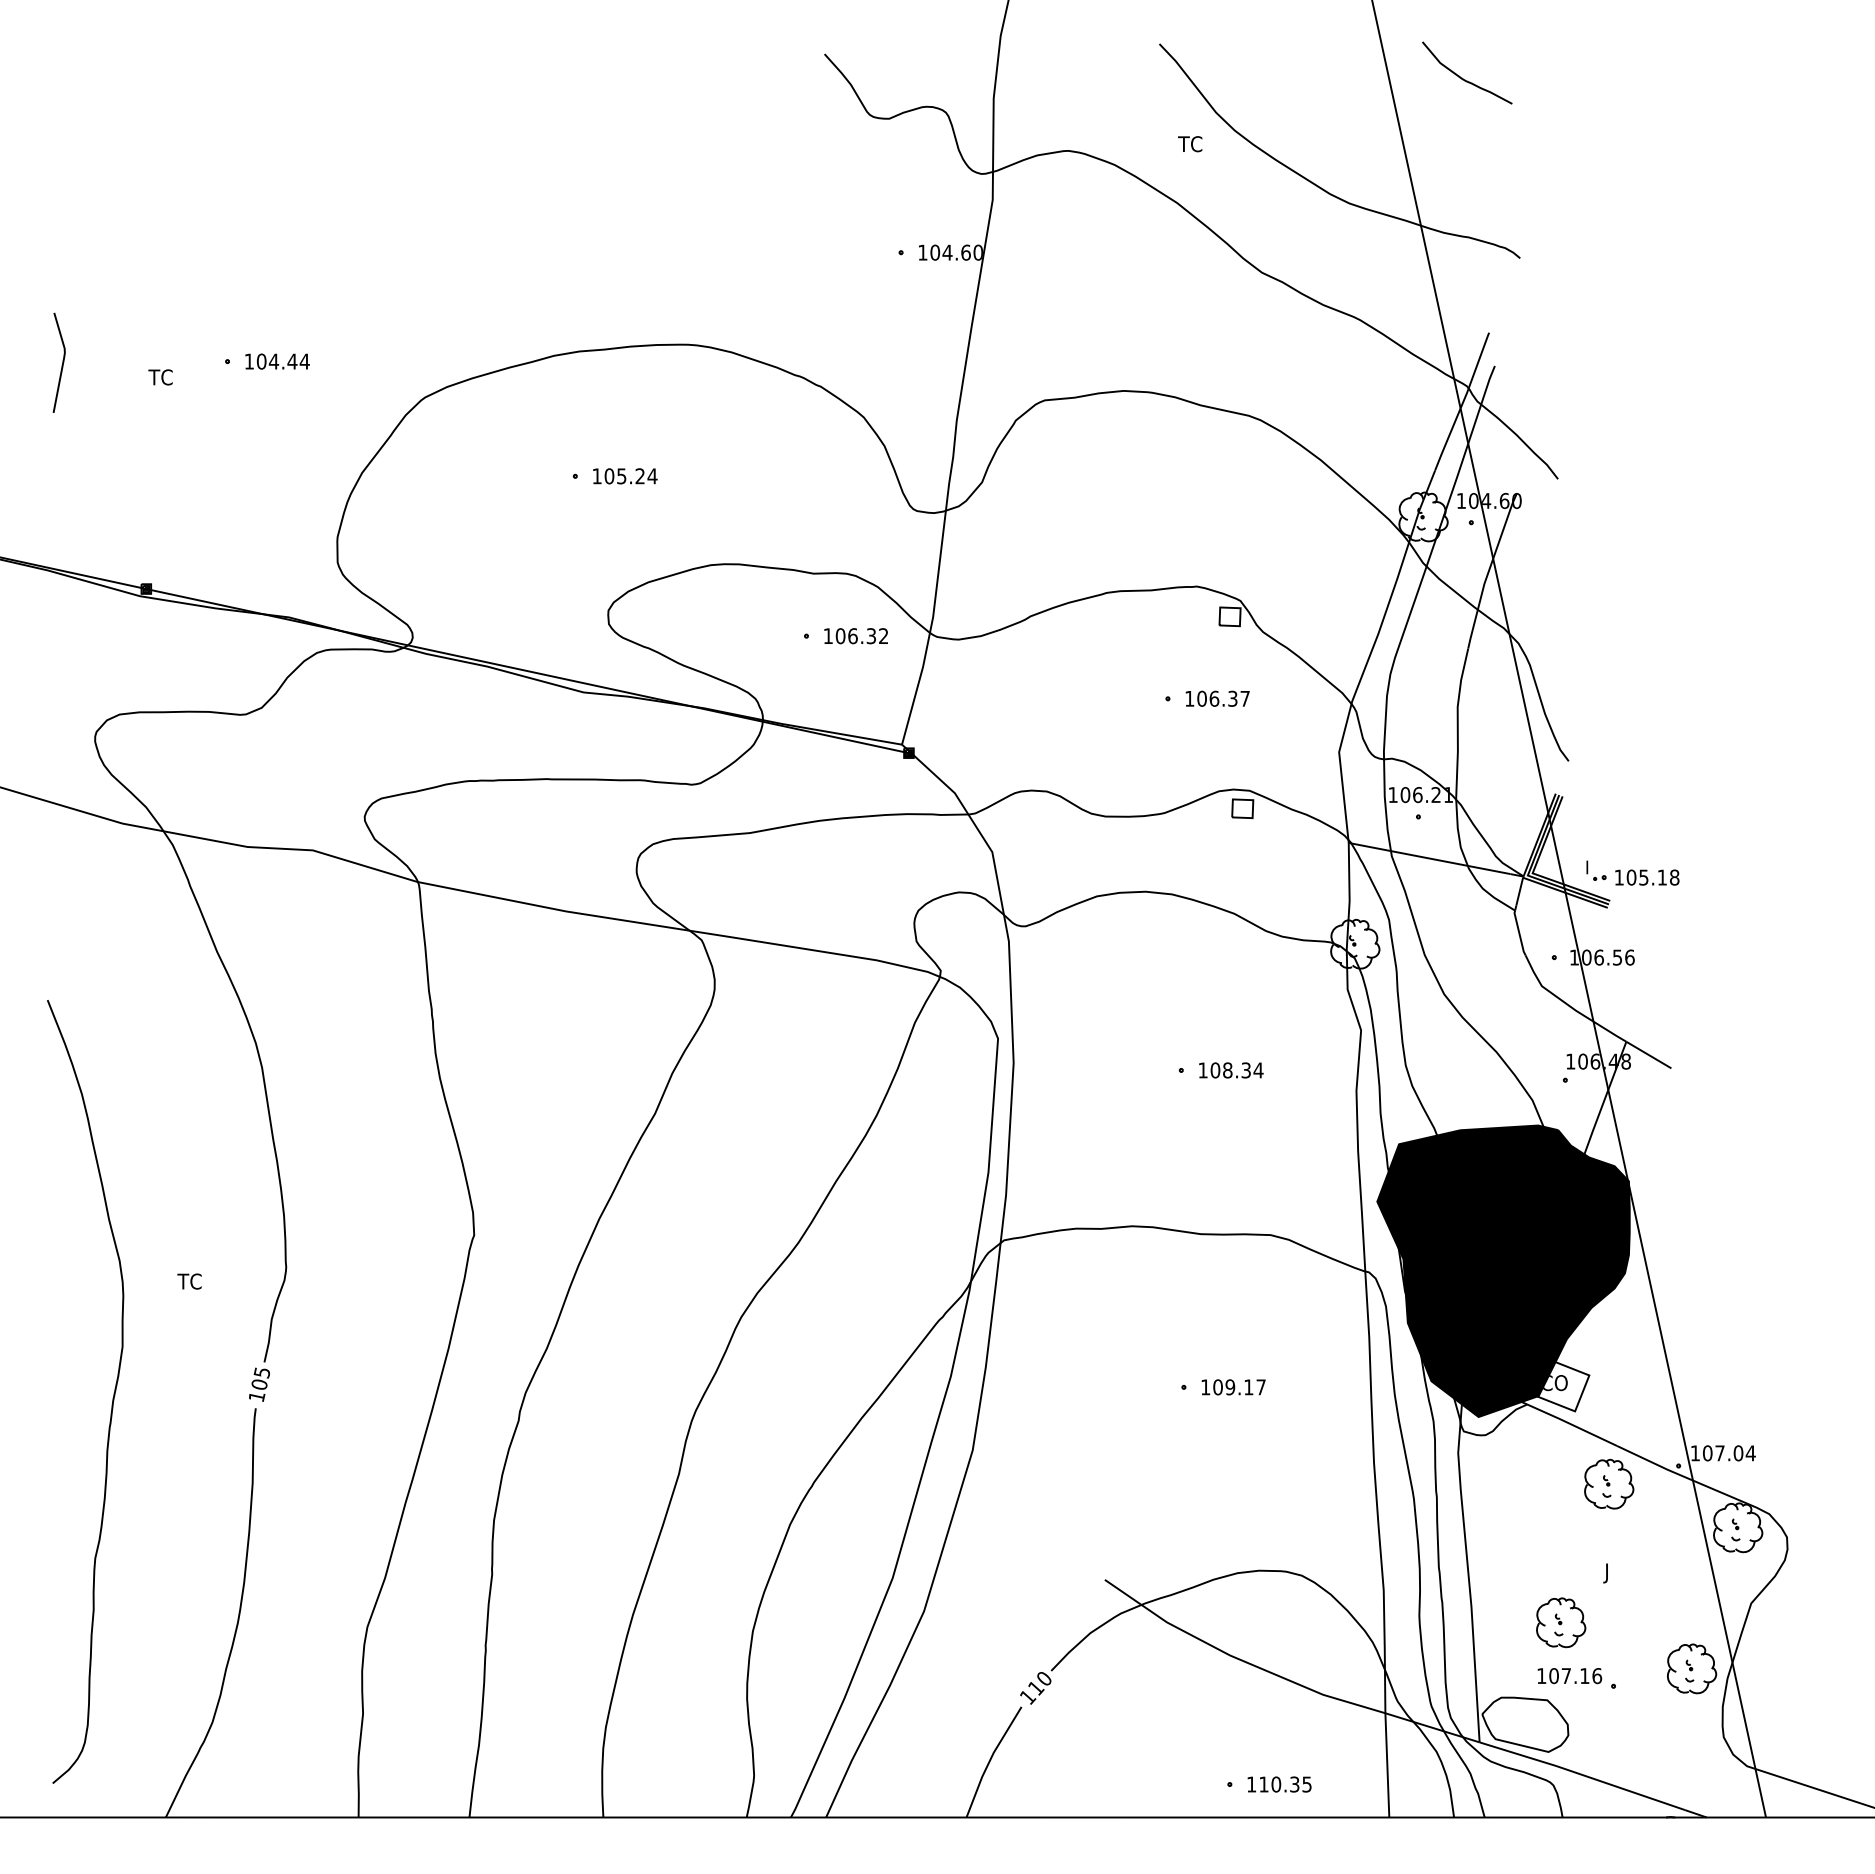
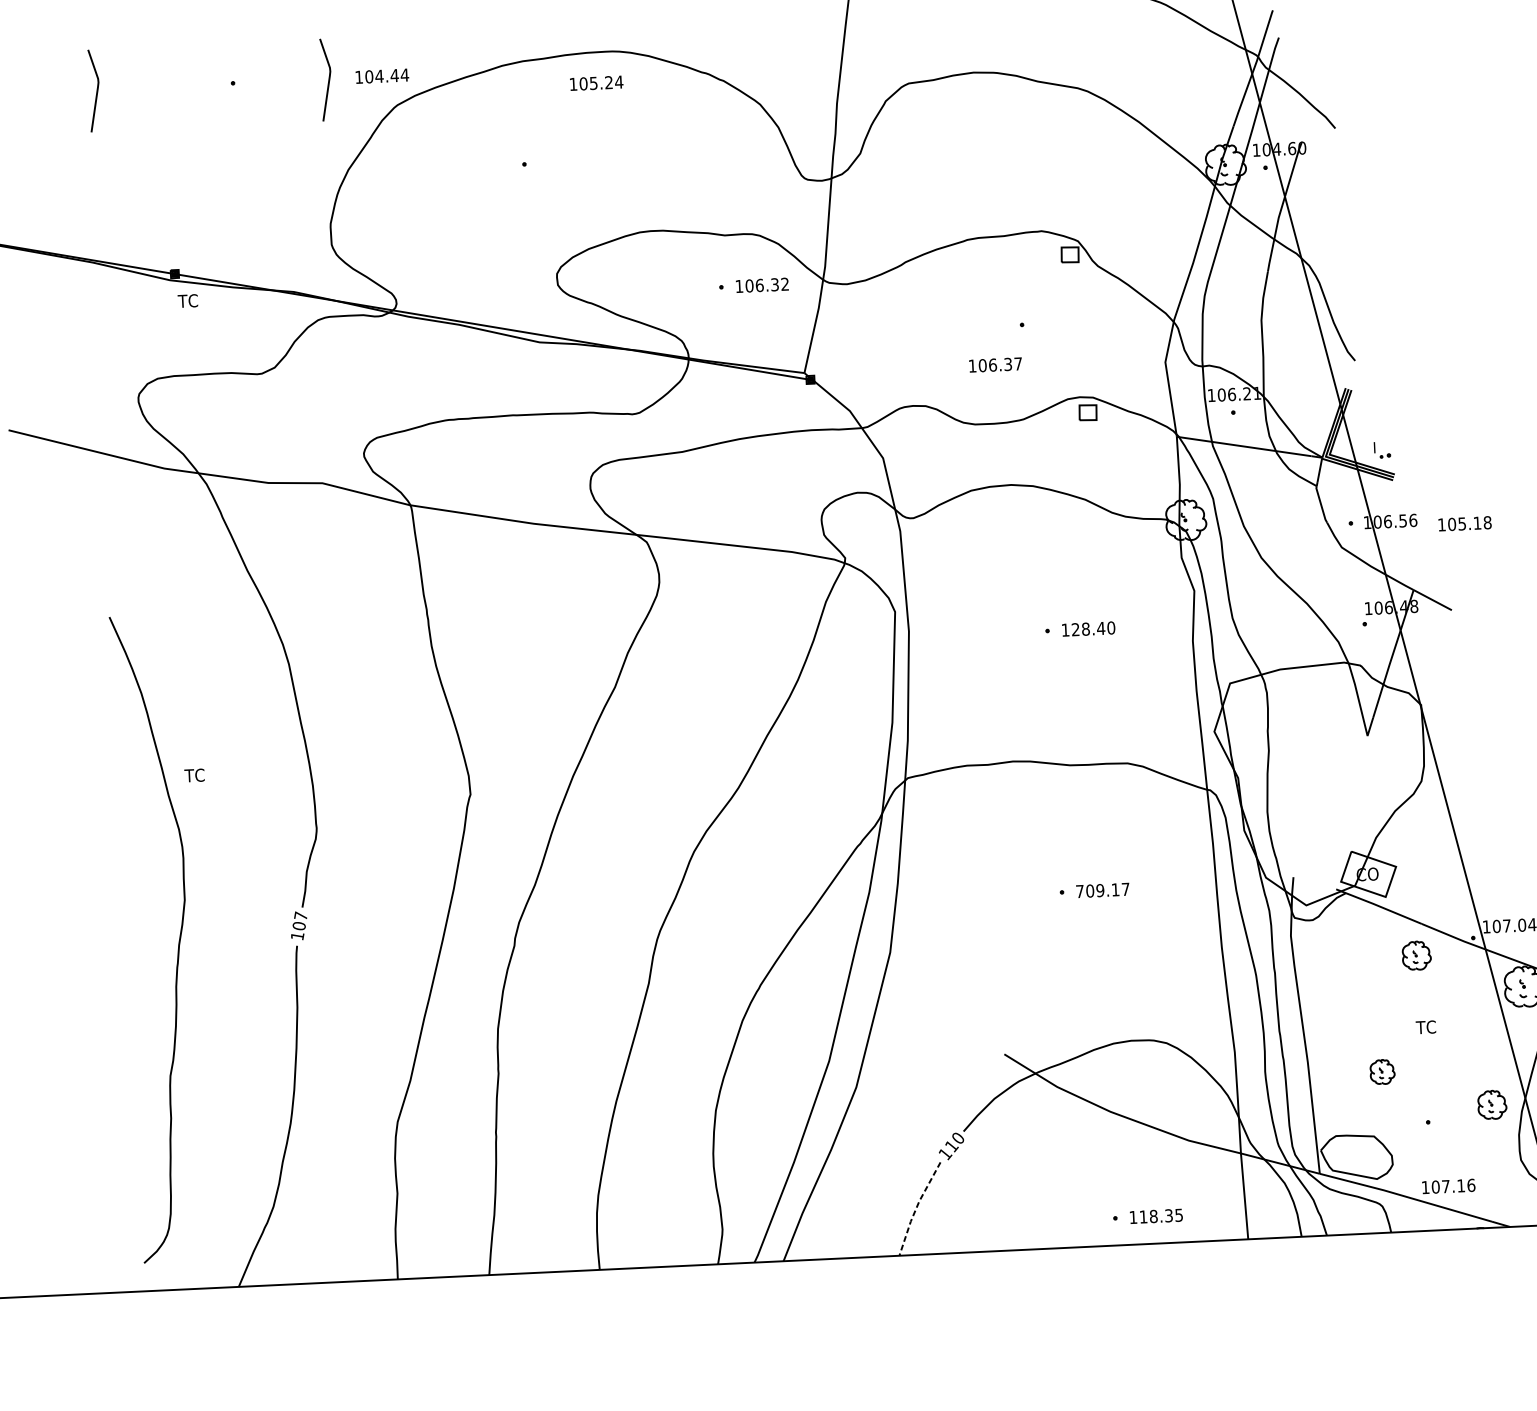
text: (277, 361) -> (382, 76), moved
line: (343, 362) -> (328, 79), added
text: (160, 377) -> (187, 301), moved
text: (625, 476) -> (596, 83), moved
text: (1217, 698) -> (995, 364), moved
text: (1647, 877) -> (1465, 523), moved
text: (1236, 1070) -> (1093, 628), 108.34 -> 128.40
fill: (1503, 1271) -> (1321, 784), removed
text: (189, 1281) -> (194, 775), moved
text: (261, 1372) -> (300, 916), 105 -> 107
text: (1205, 1387) -> (1079, 891), 109.17 -> 709.17
part: (1609, 1483) -> (1416, 955), size x0.7
text: (1615, 1573) -> (1425, 1029), J -> TC
part: (1561, 1622) -> (1382, 1071), size x0.6
part: (1692, 1668) -> (1492, 1104), size x0.7
text: (1569, 1676) -> (1448, 1186), moved
line: (989, 1760) -> (916, 1207), solid -> dashed
text: (1276, 1784) -> (1153, 1216), 110.35 -> 118.35

